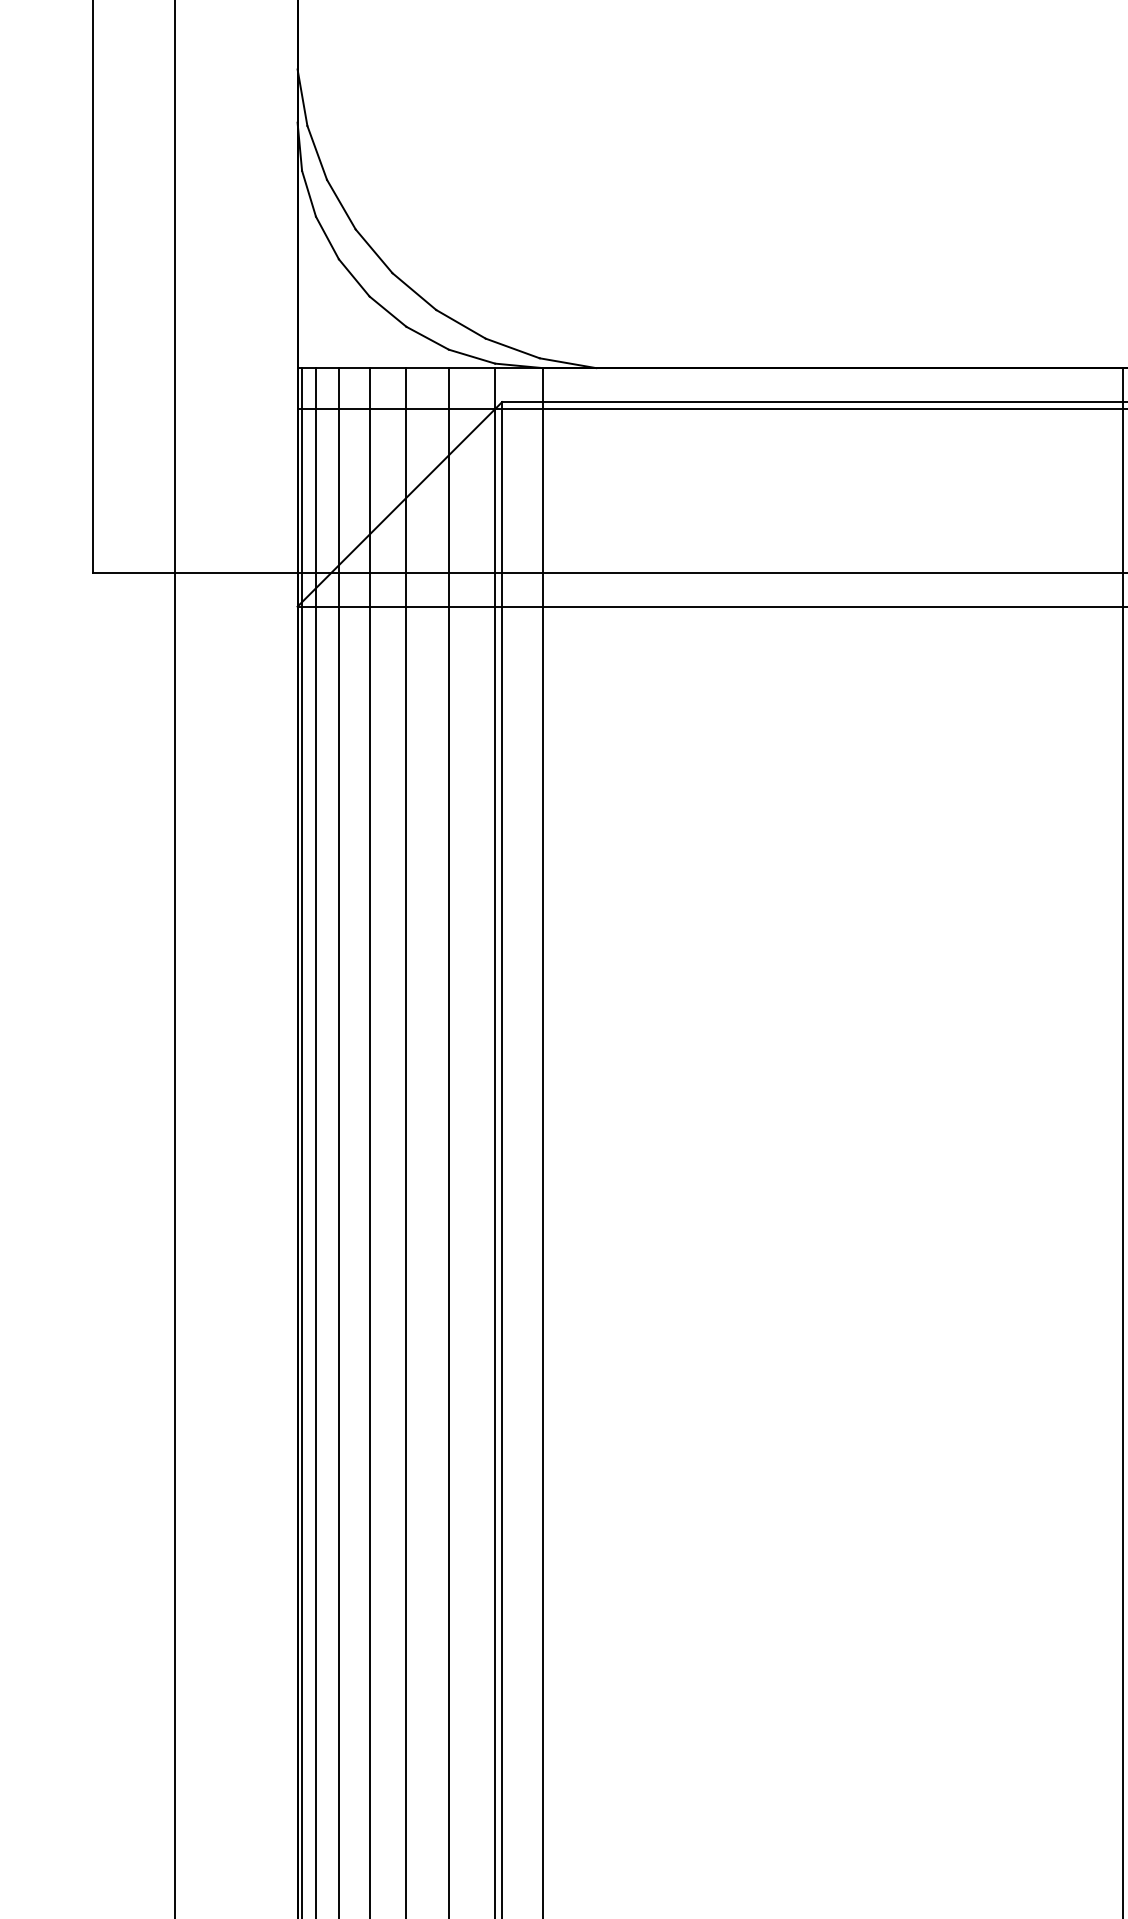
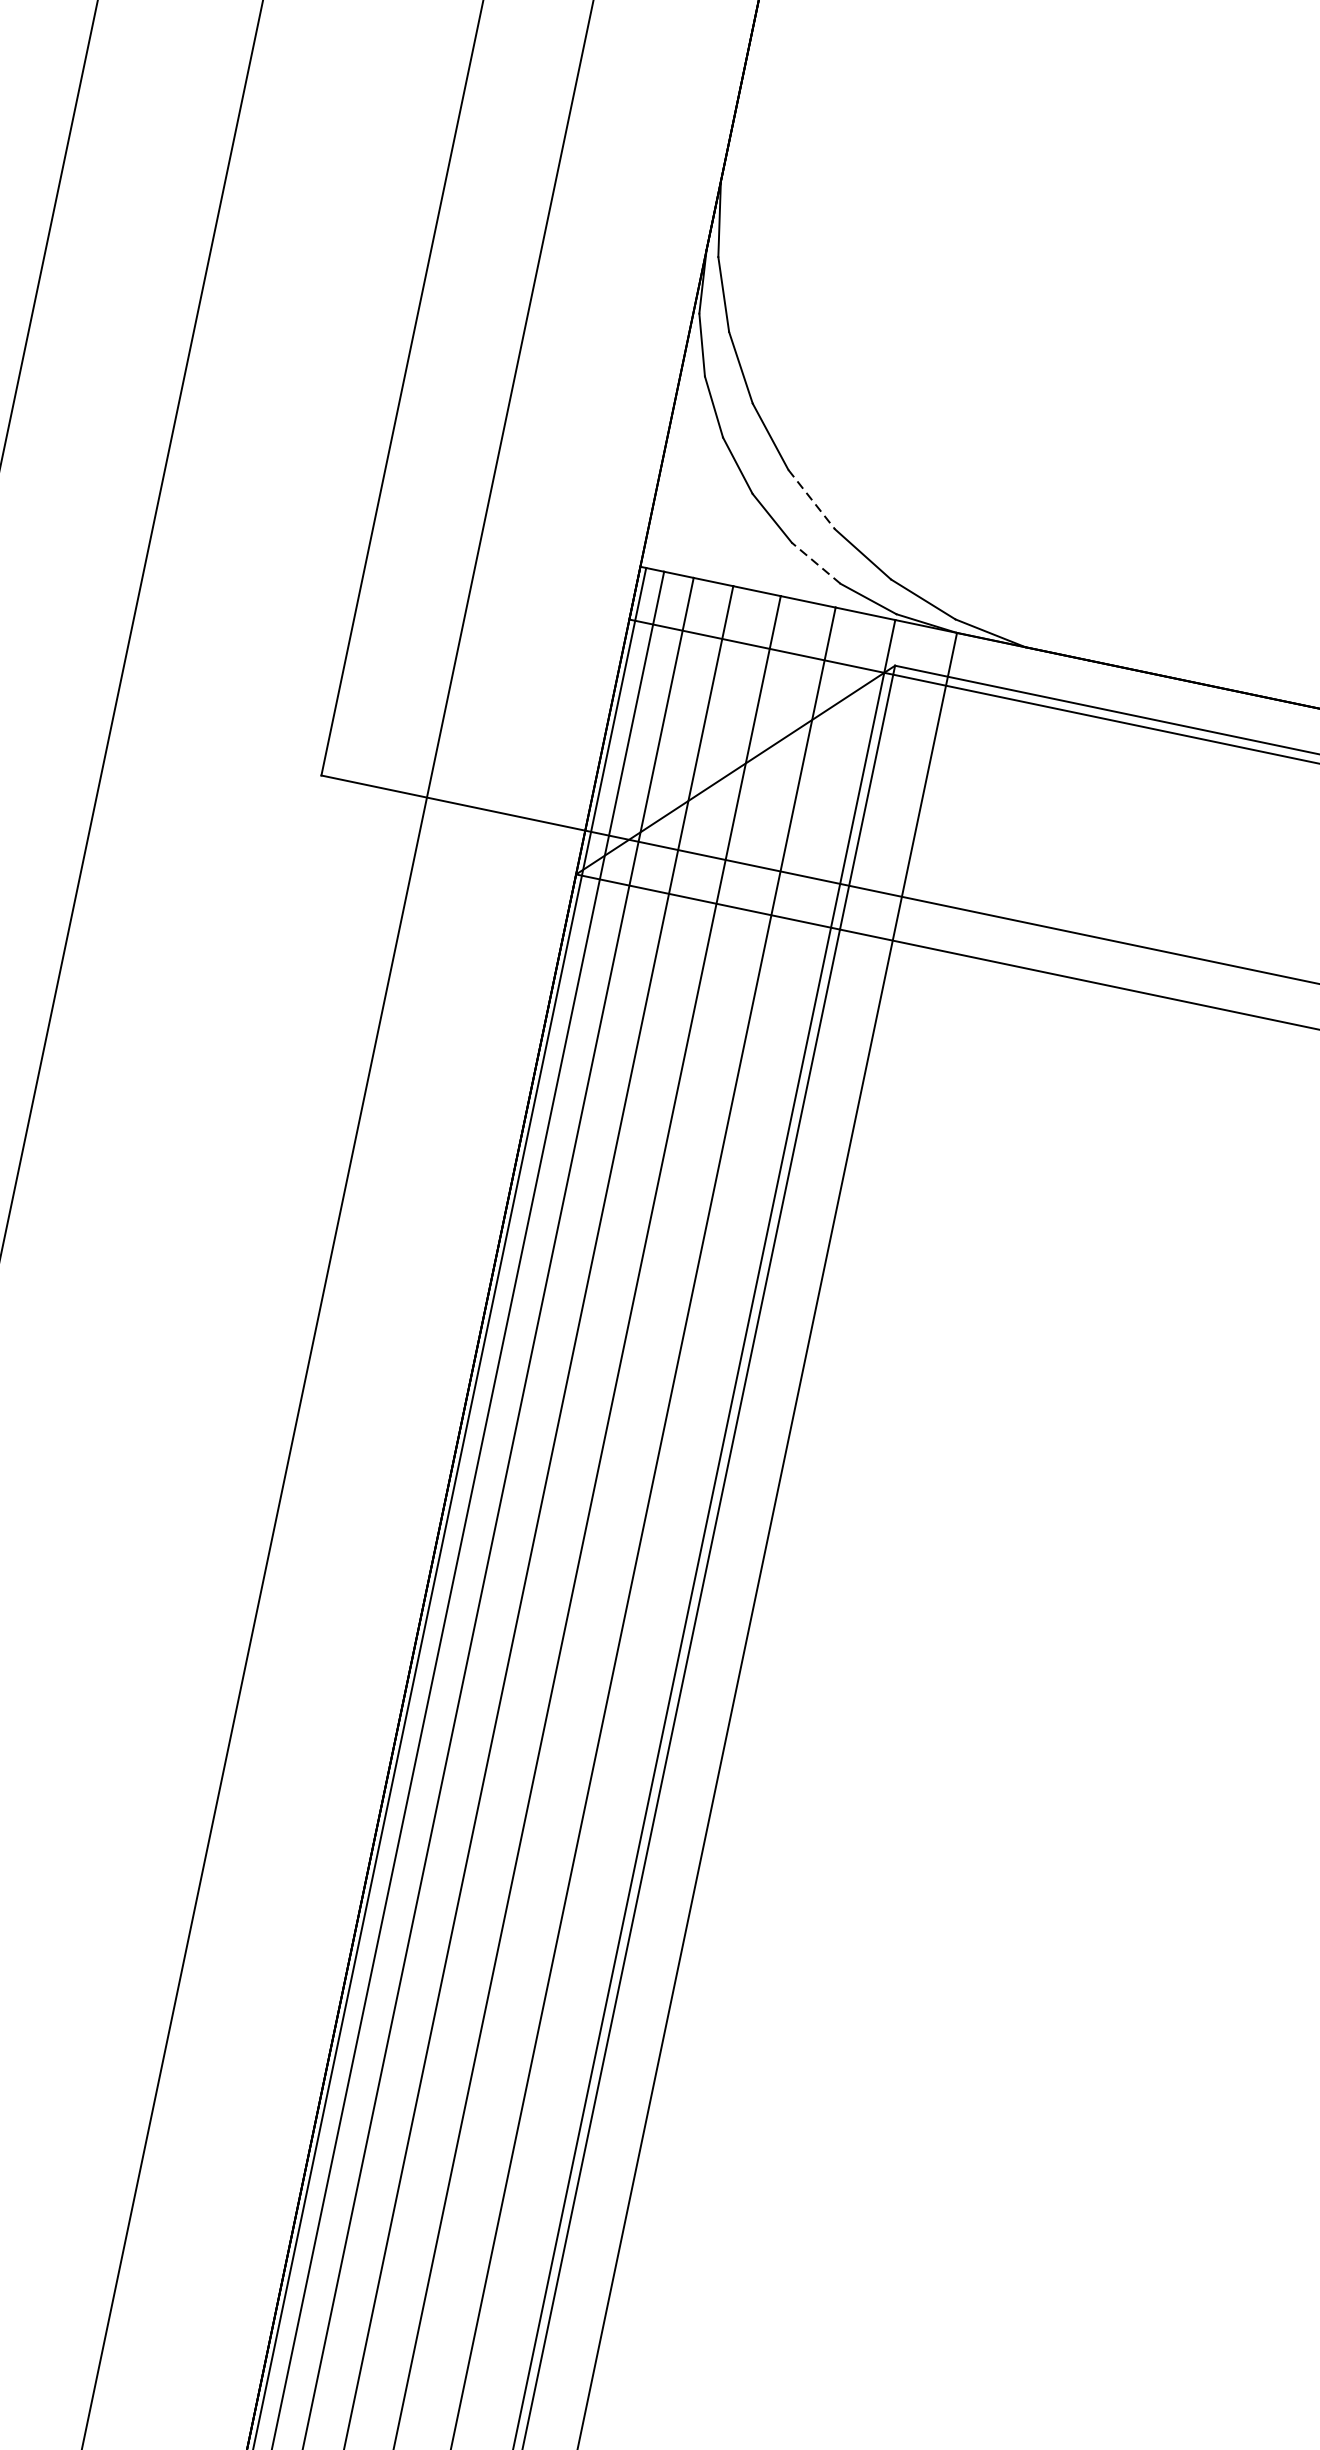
line: (414, 291) -> (811, 499), solid -> dashed
line: (427, 338) -> (815, 563), solid -> dashed

